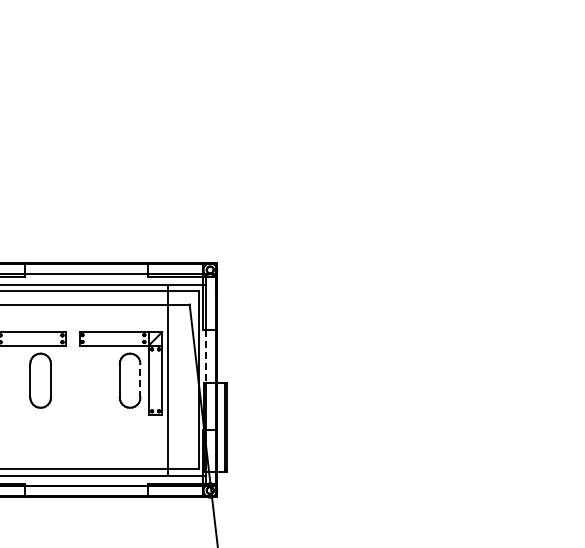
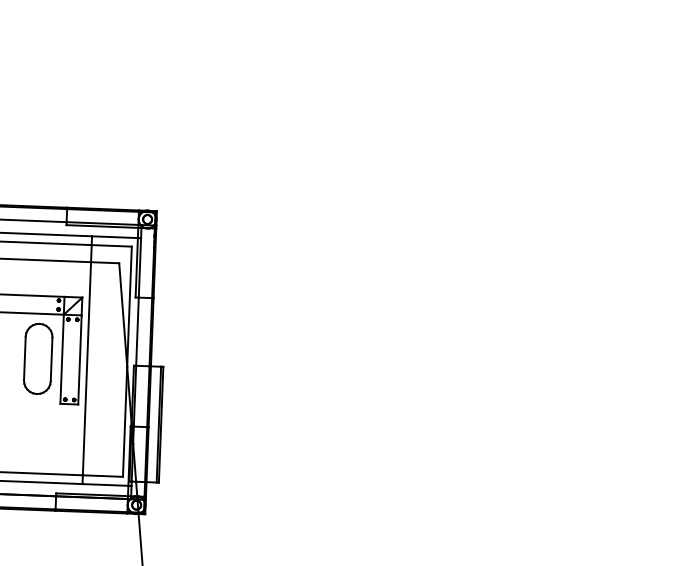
line: (205, 357) -> (137, 332), dashed -> solid
line: (140, 380) -> (51, 359), dashed -> solid

